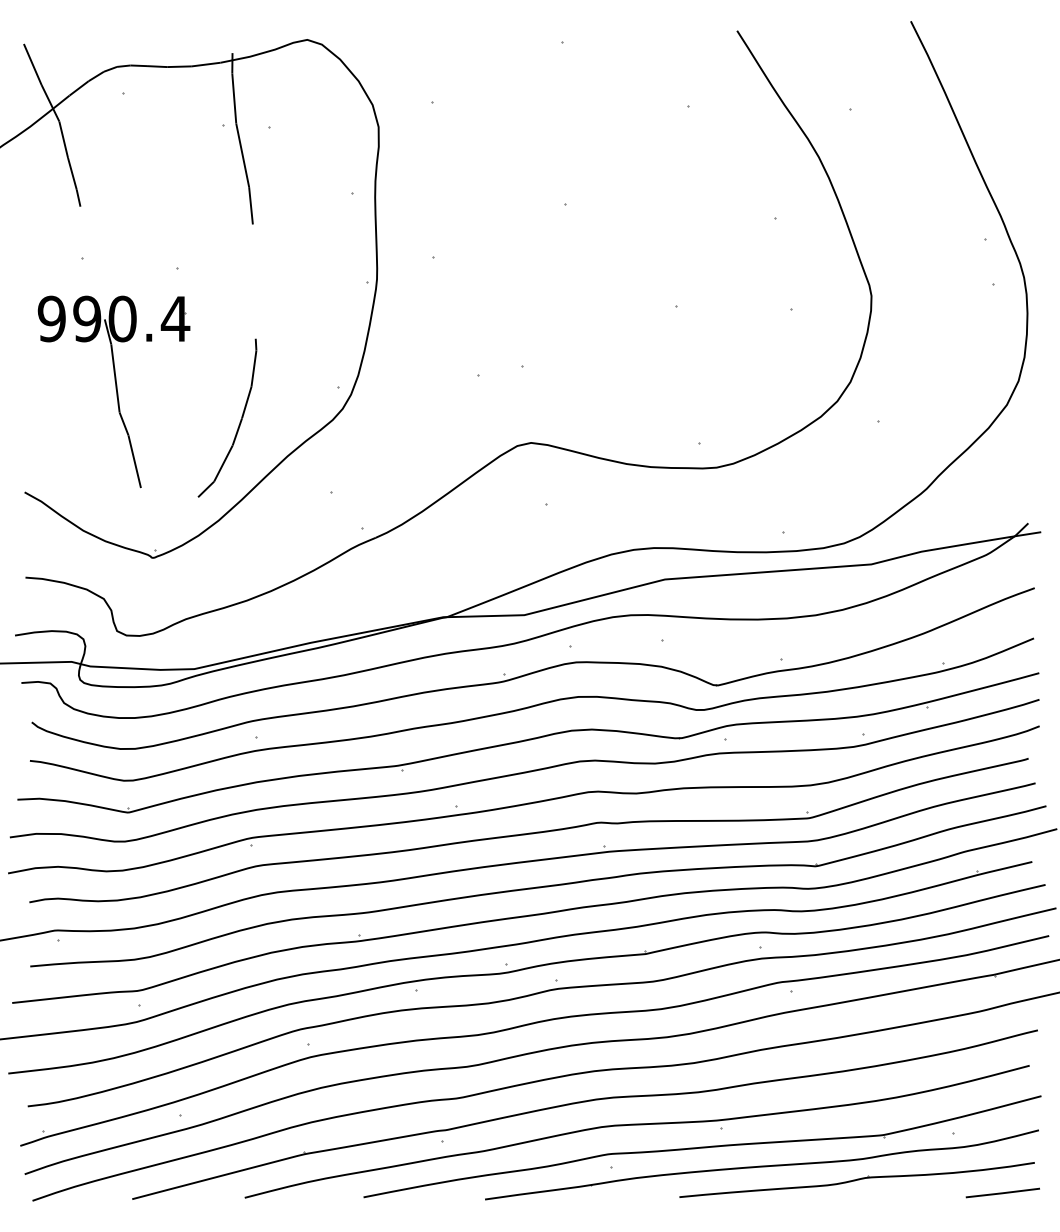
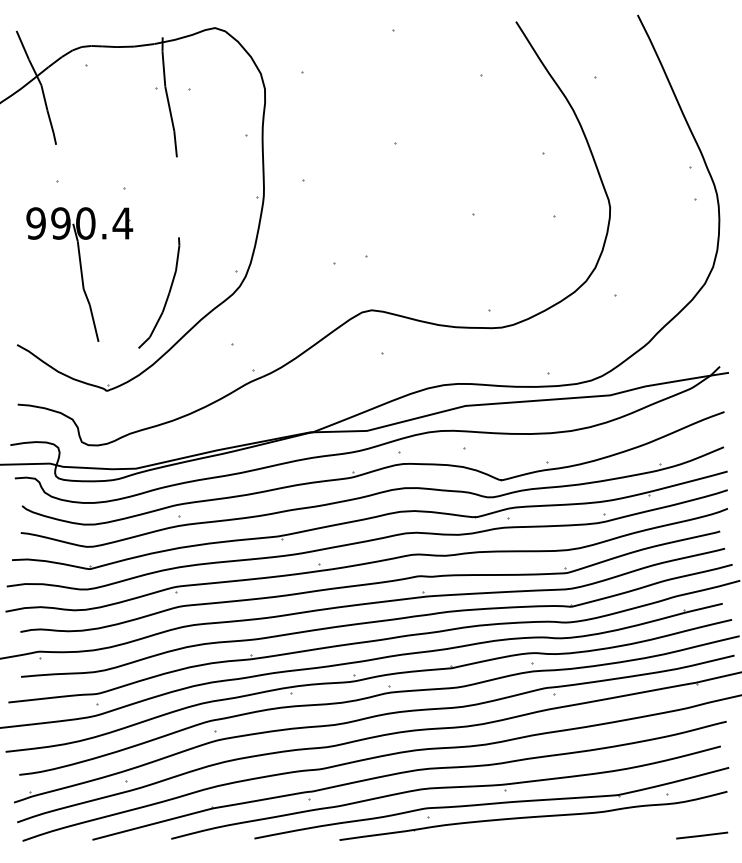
part: (856, 1180) -> (599, 826), removed

